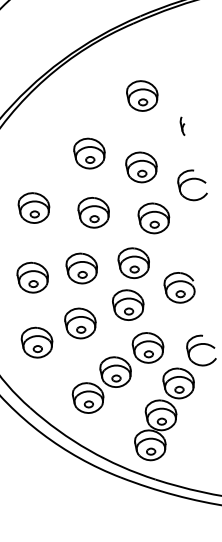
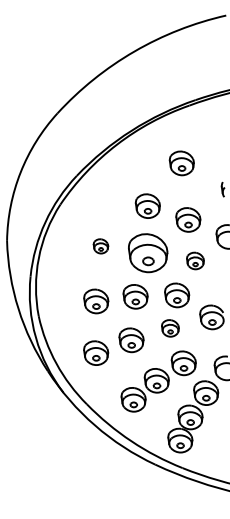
part: (141, 96) -> (181, 163), moved
part: (33, 208) -> (100, 246), size x0.6
part: (93, 213) -> (147, 253), size x1.6
part: (154, 217) -> (195, 260), size x0.7
part: (128, 305) -> (170, 328), size x0.7

